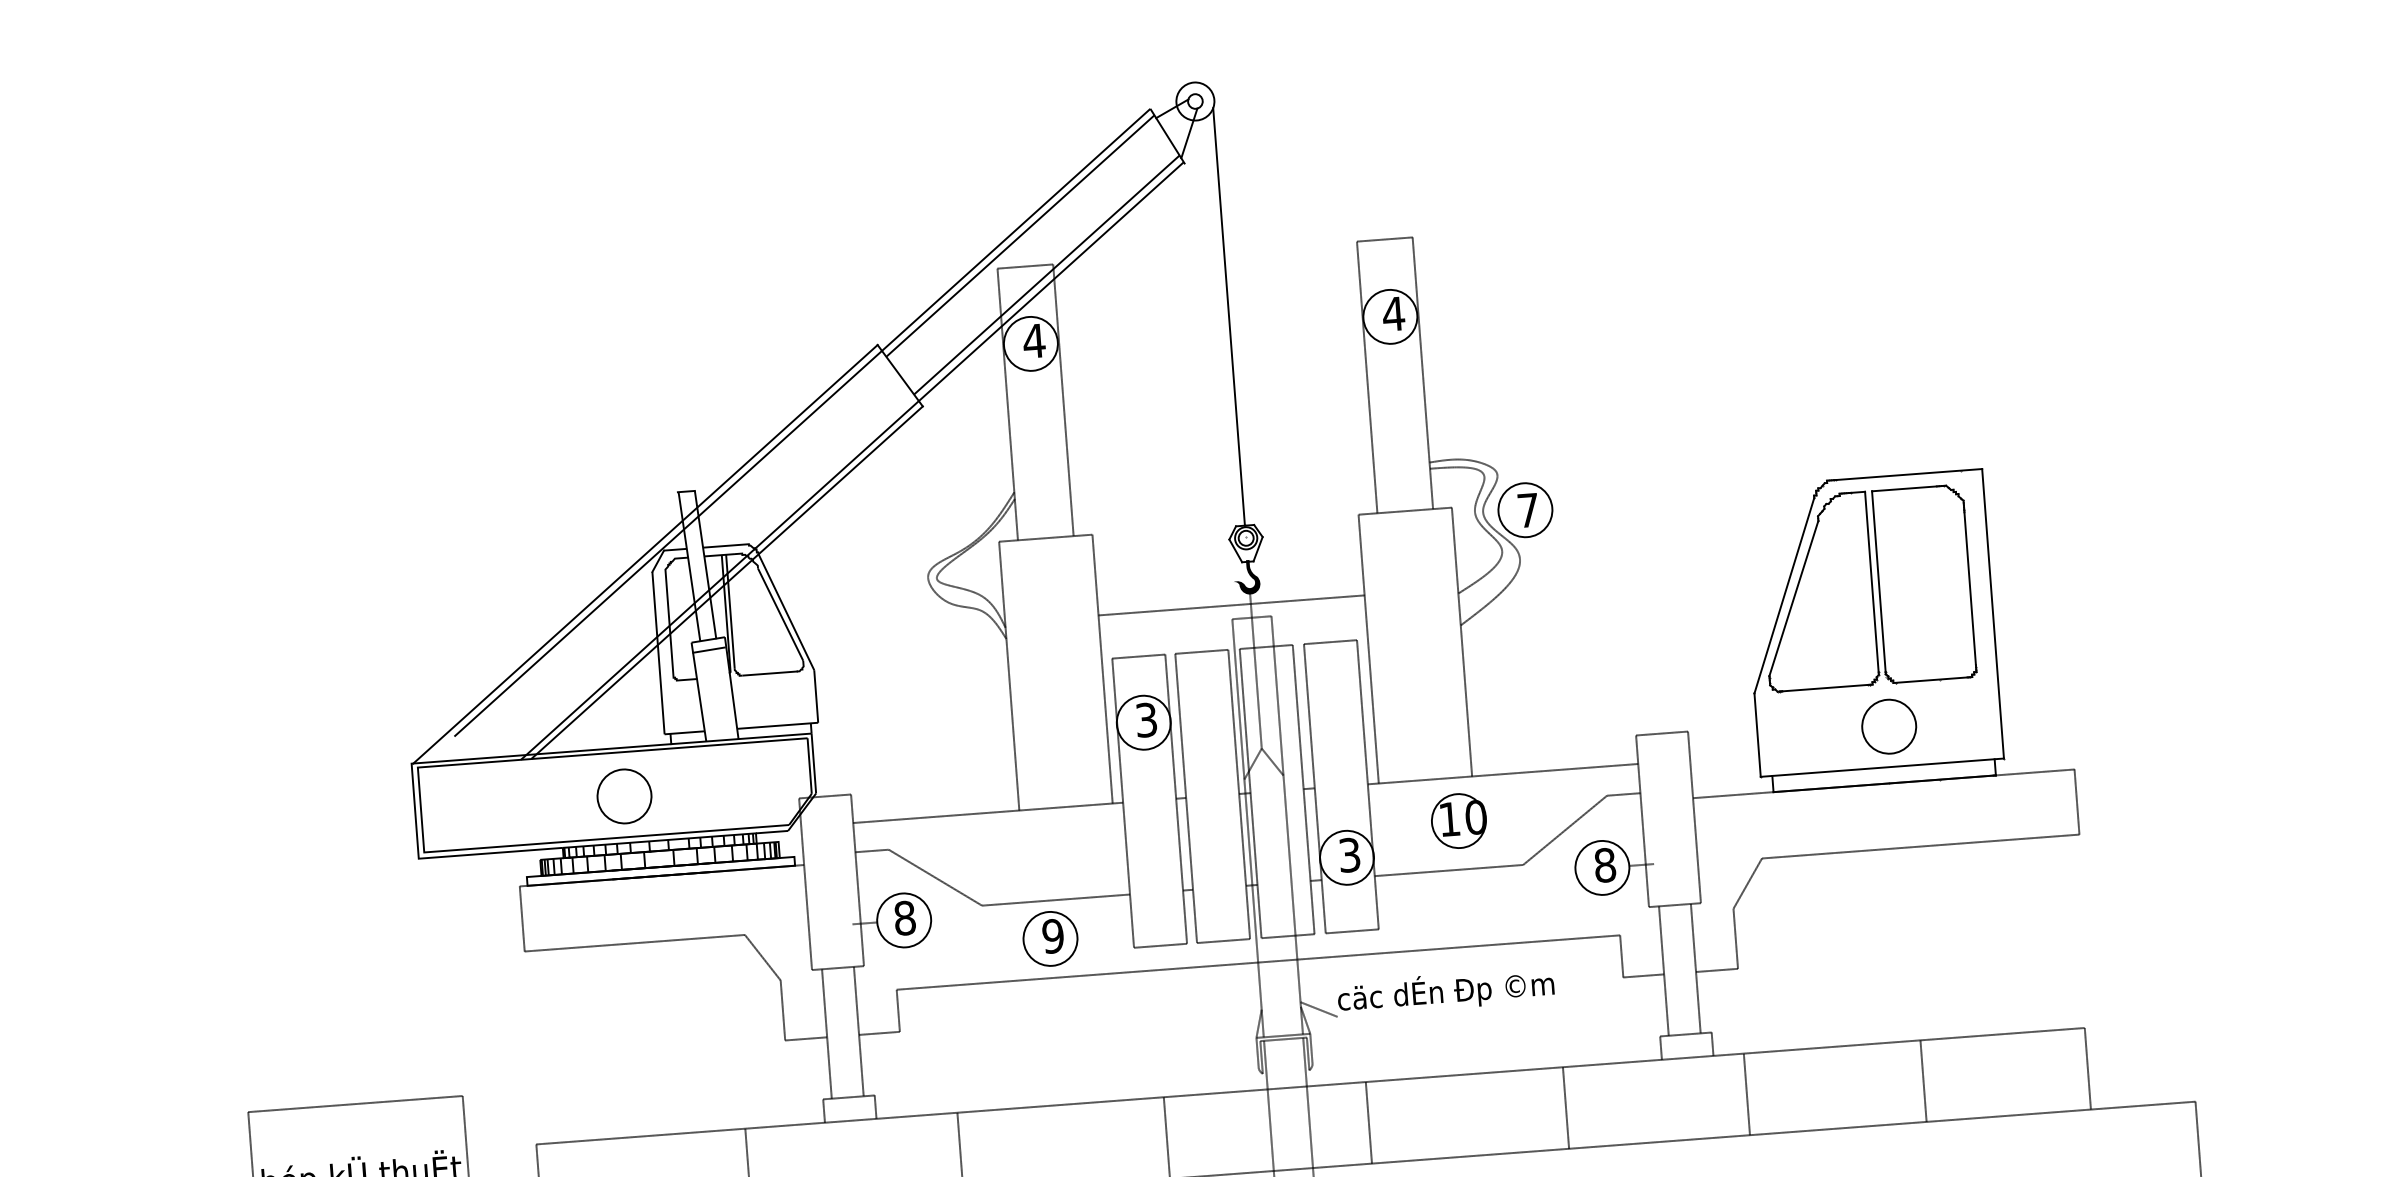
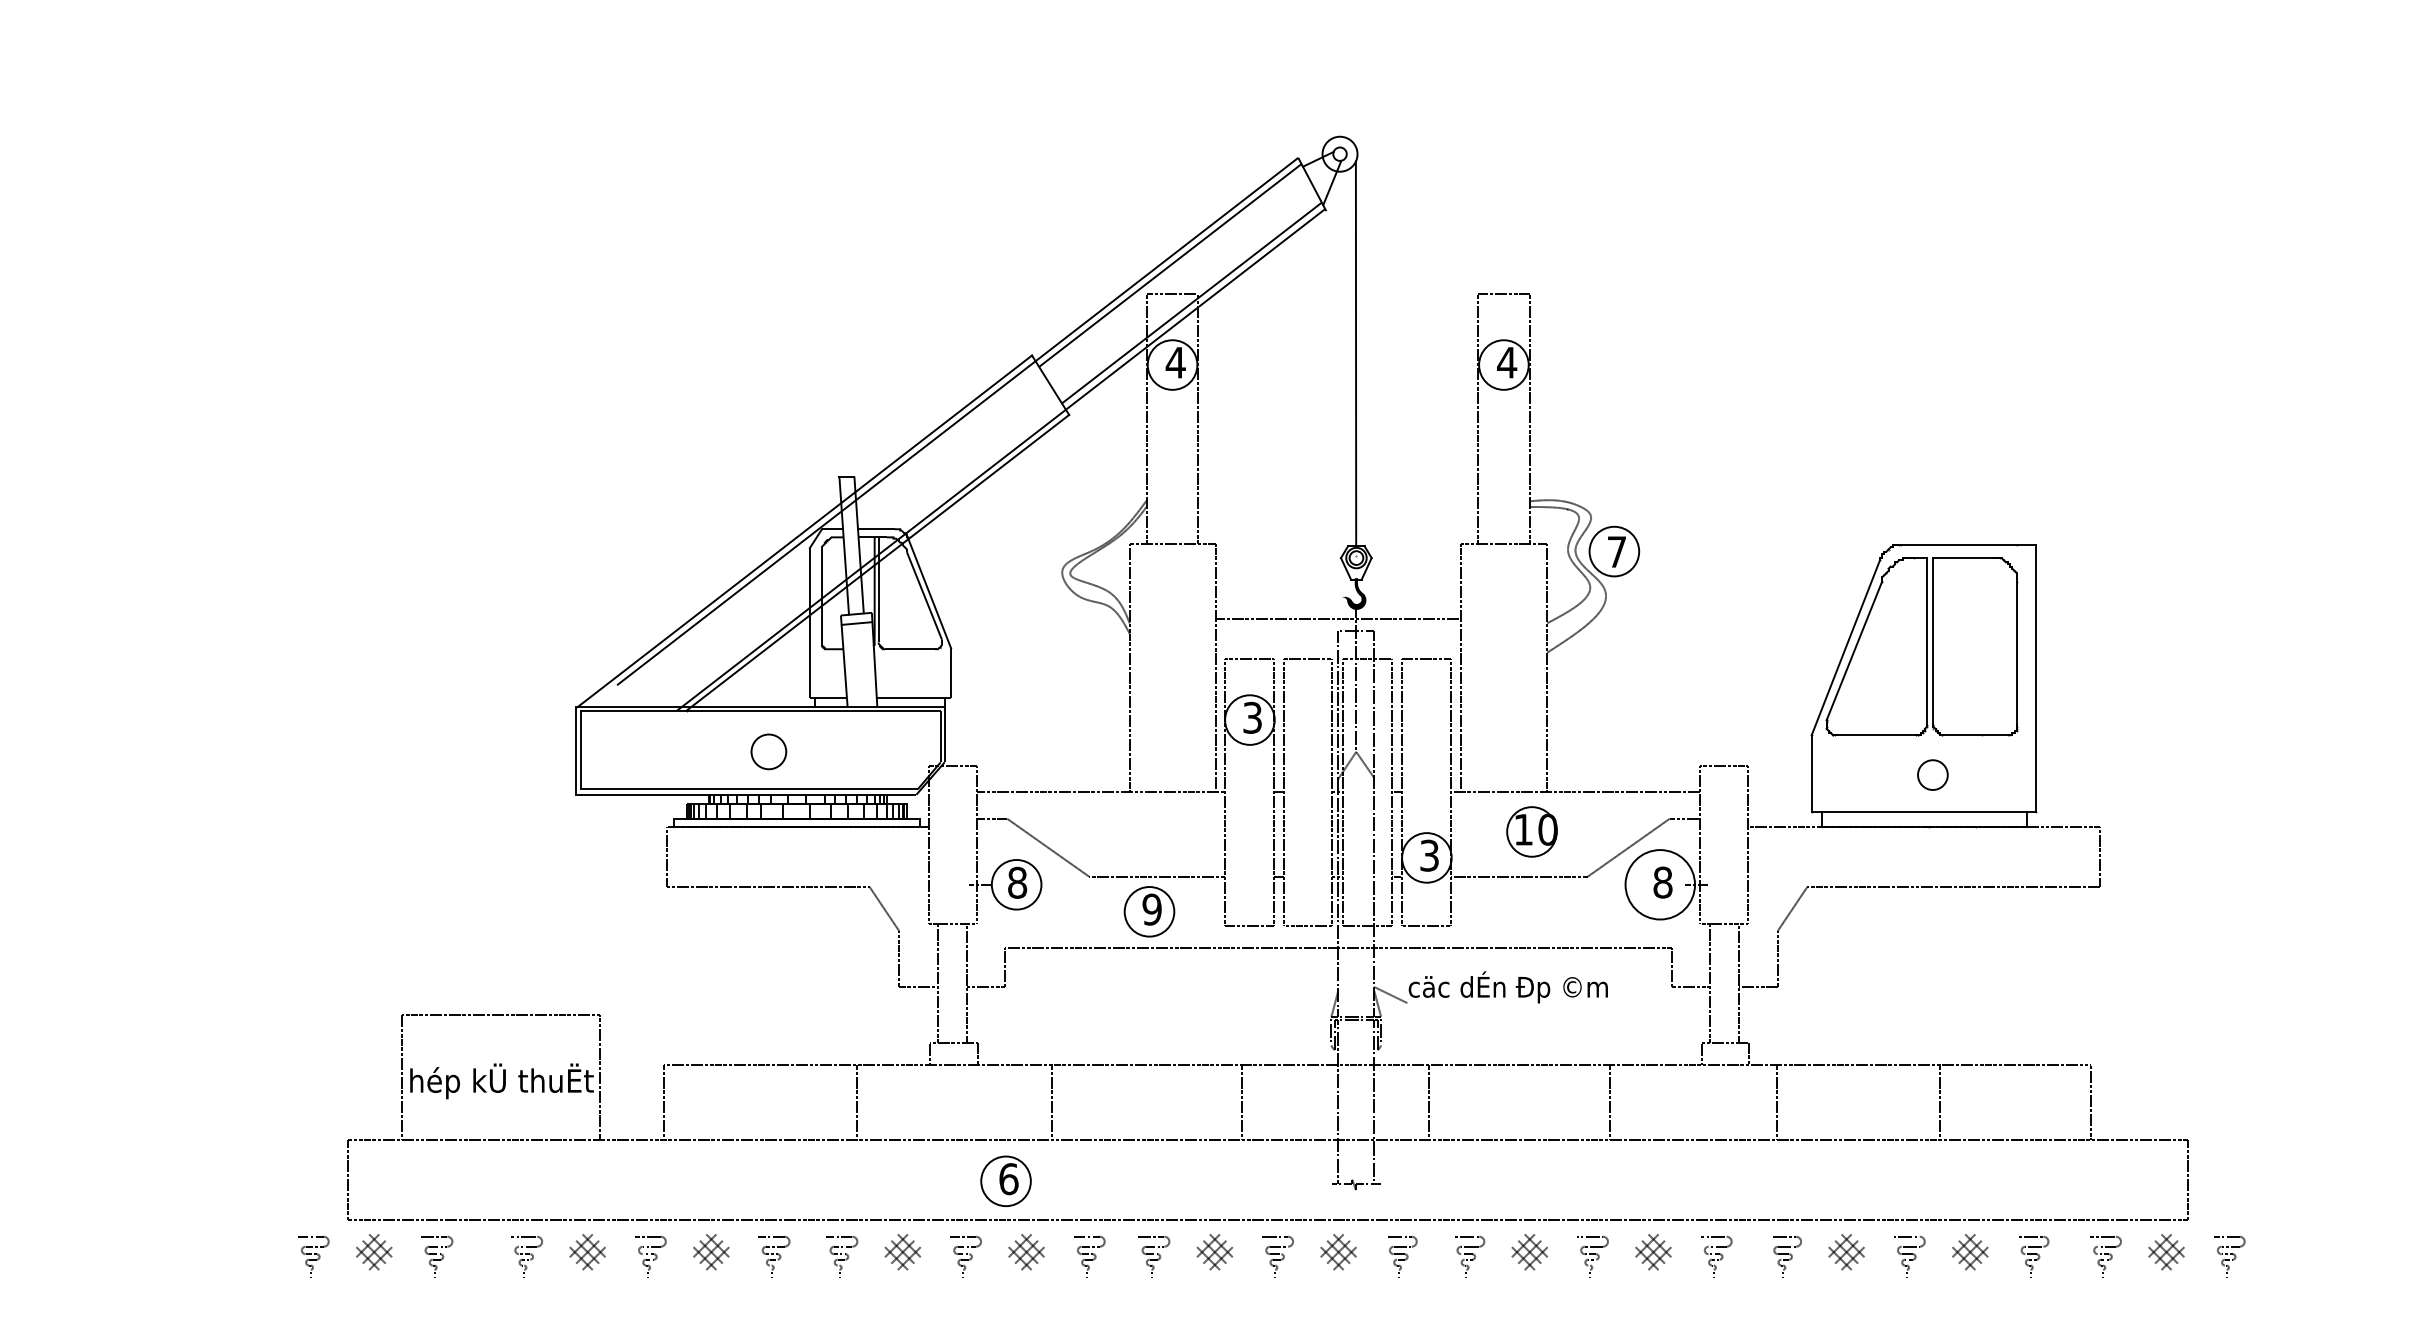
circle: (1888, 726) -> (1932, 774), size x0.6
circle: (624, 796) -> (768, 751), size x0.7
circle: (1602, 867) -> (1660, 884), size x1.4

